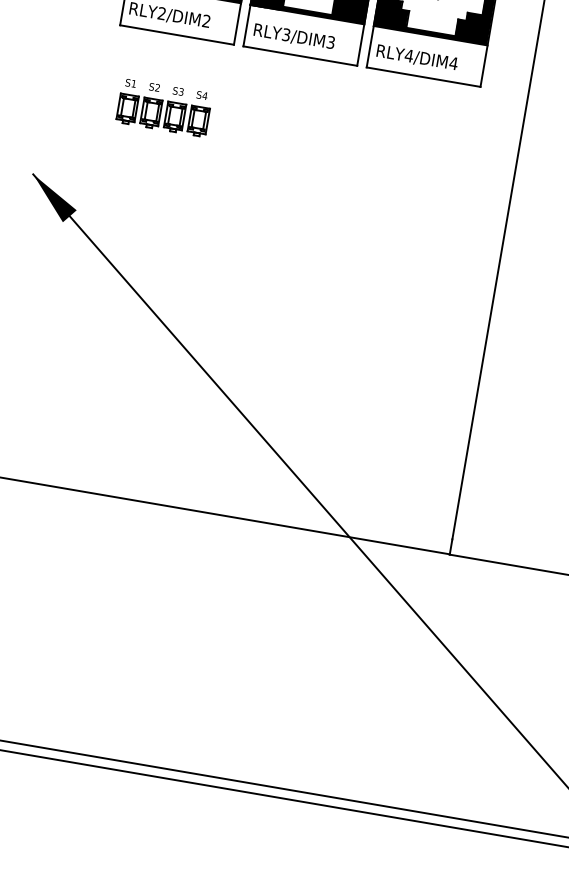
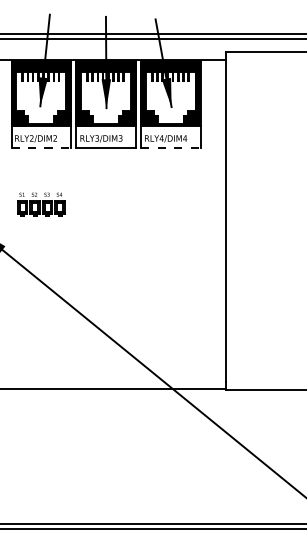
line: (177, 35) -> (41, 148), solid -> dashed
line: (422, 77) -> (170, 148), solid -> dashed
part: (164, 108) -> (41, 204), moved

